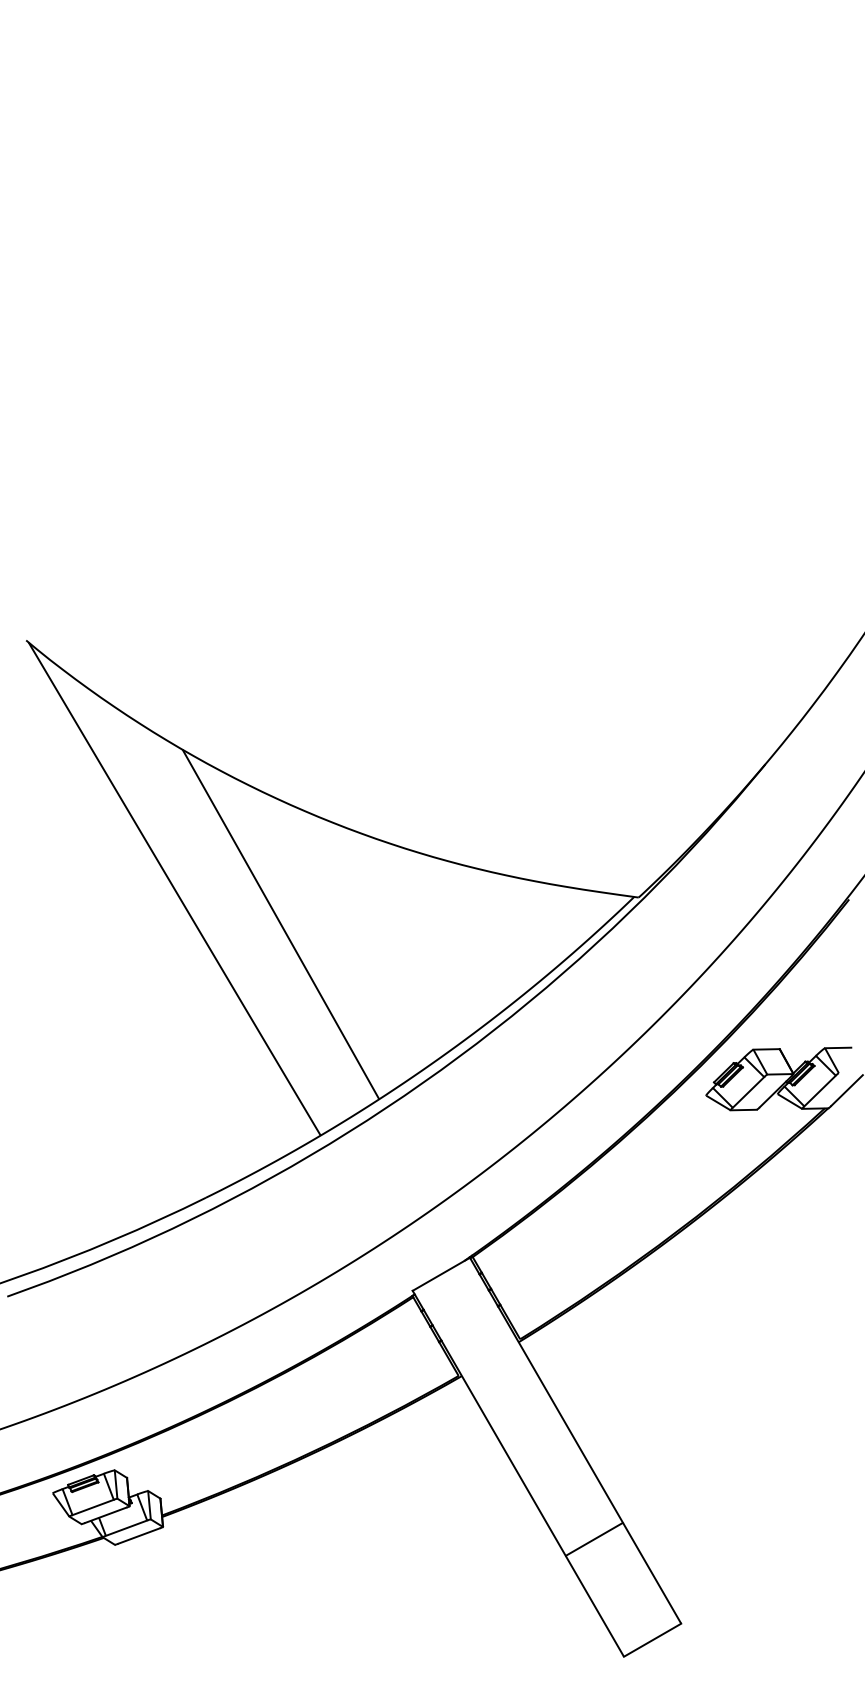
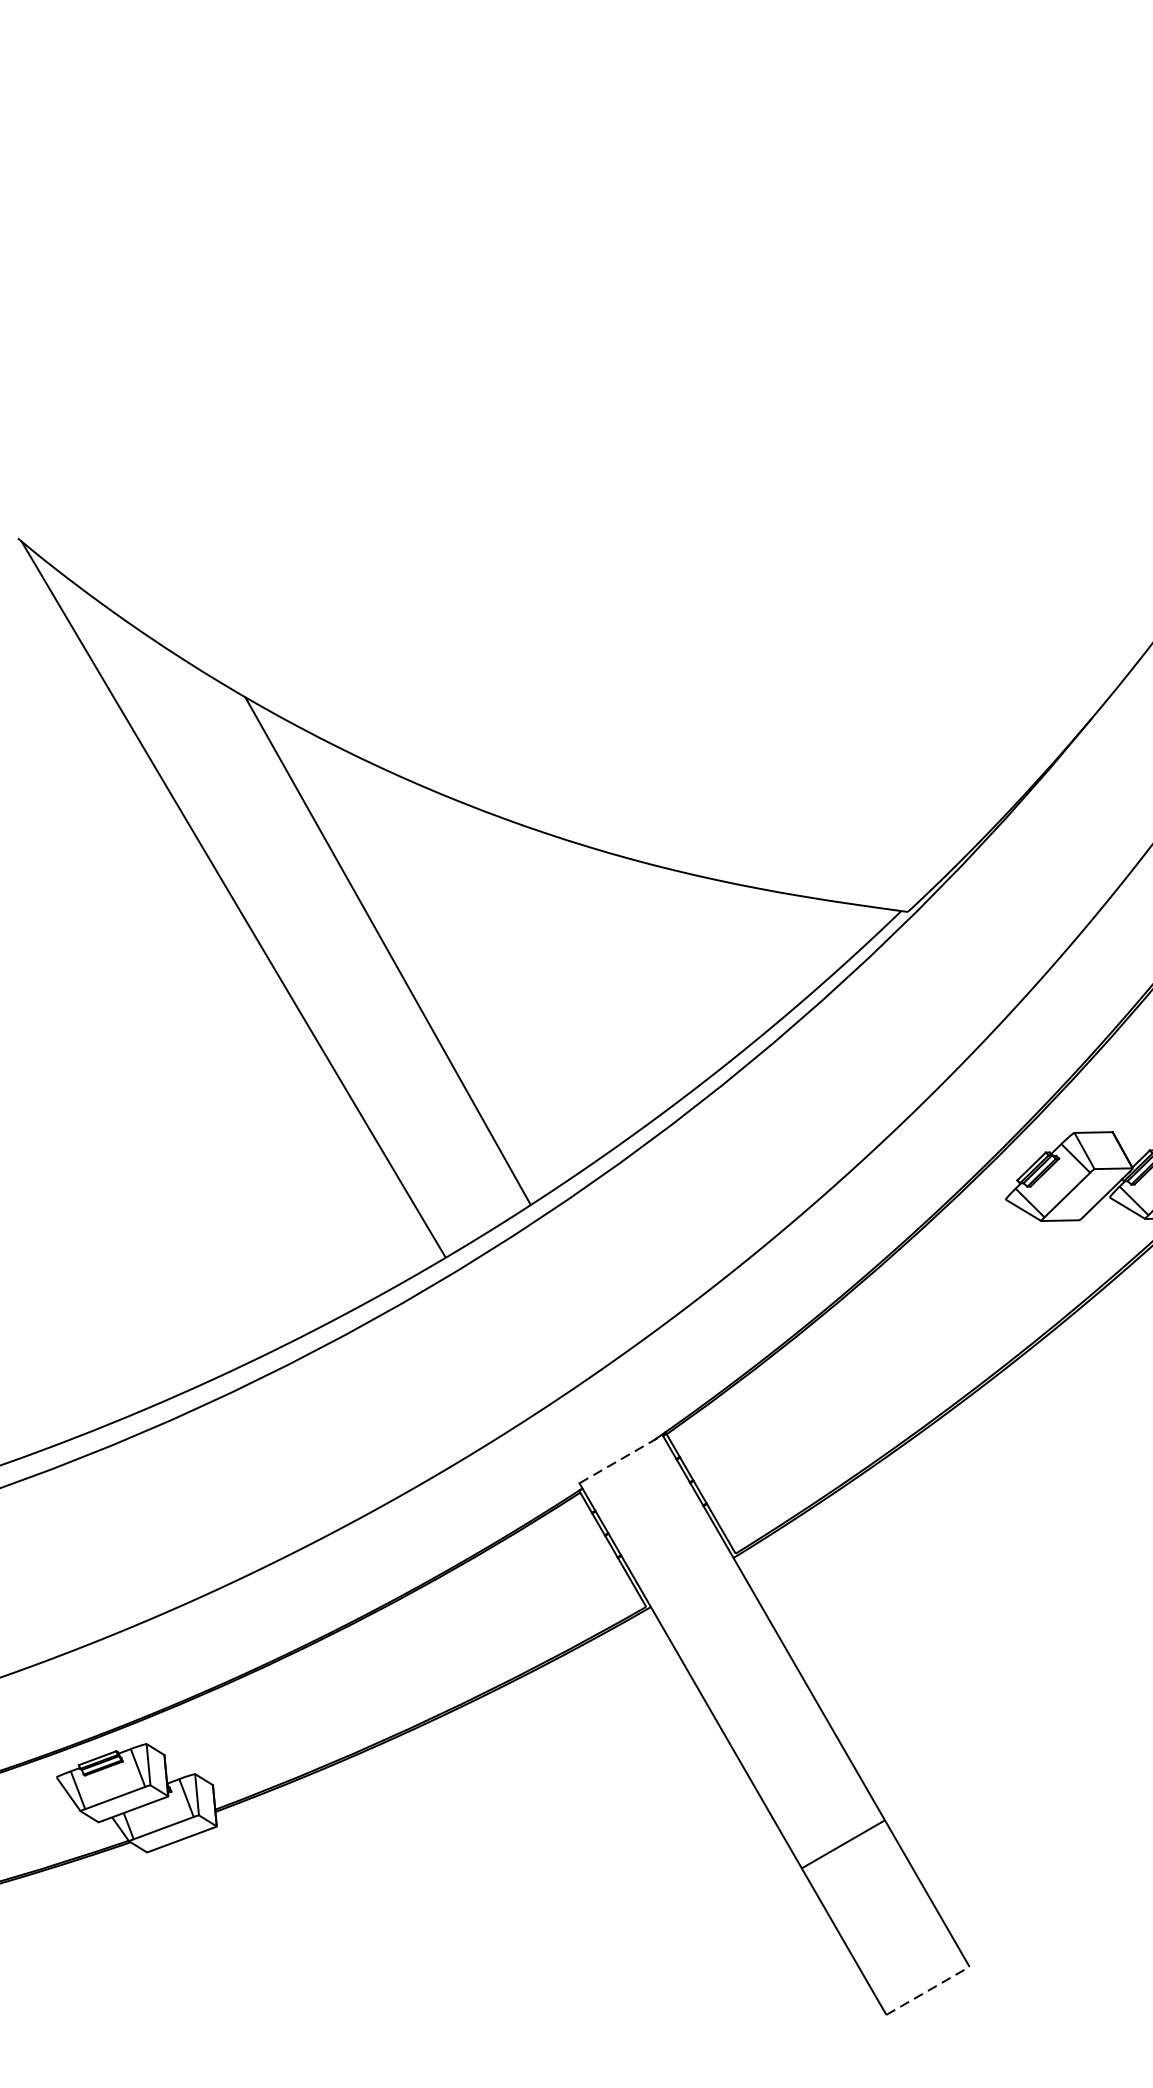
line: (441, 1274) -> (621, 1459), solid -> dashed
line: (653, 1639) -> (929, 1989), solid -> dashed

